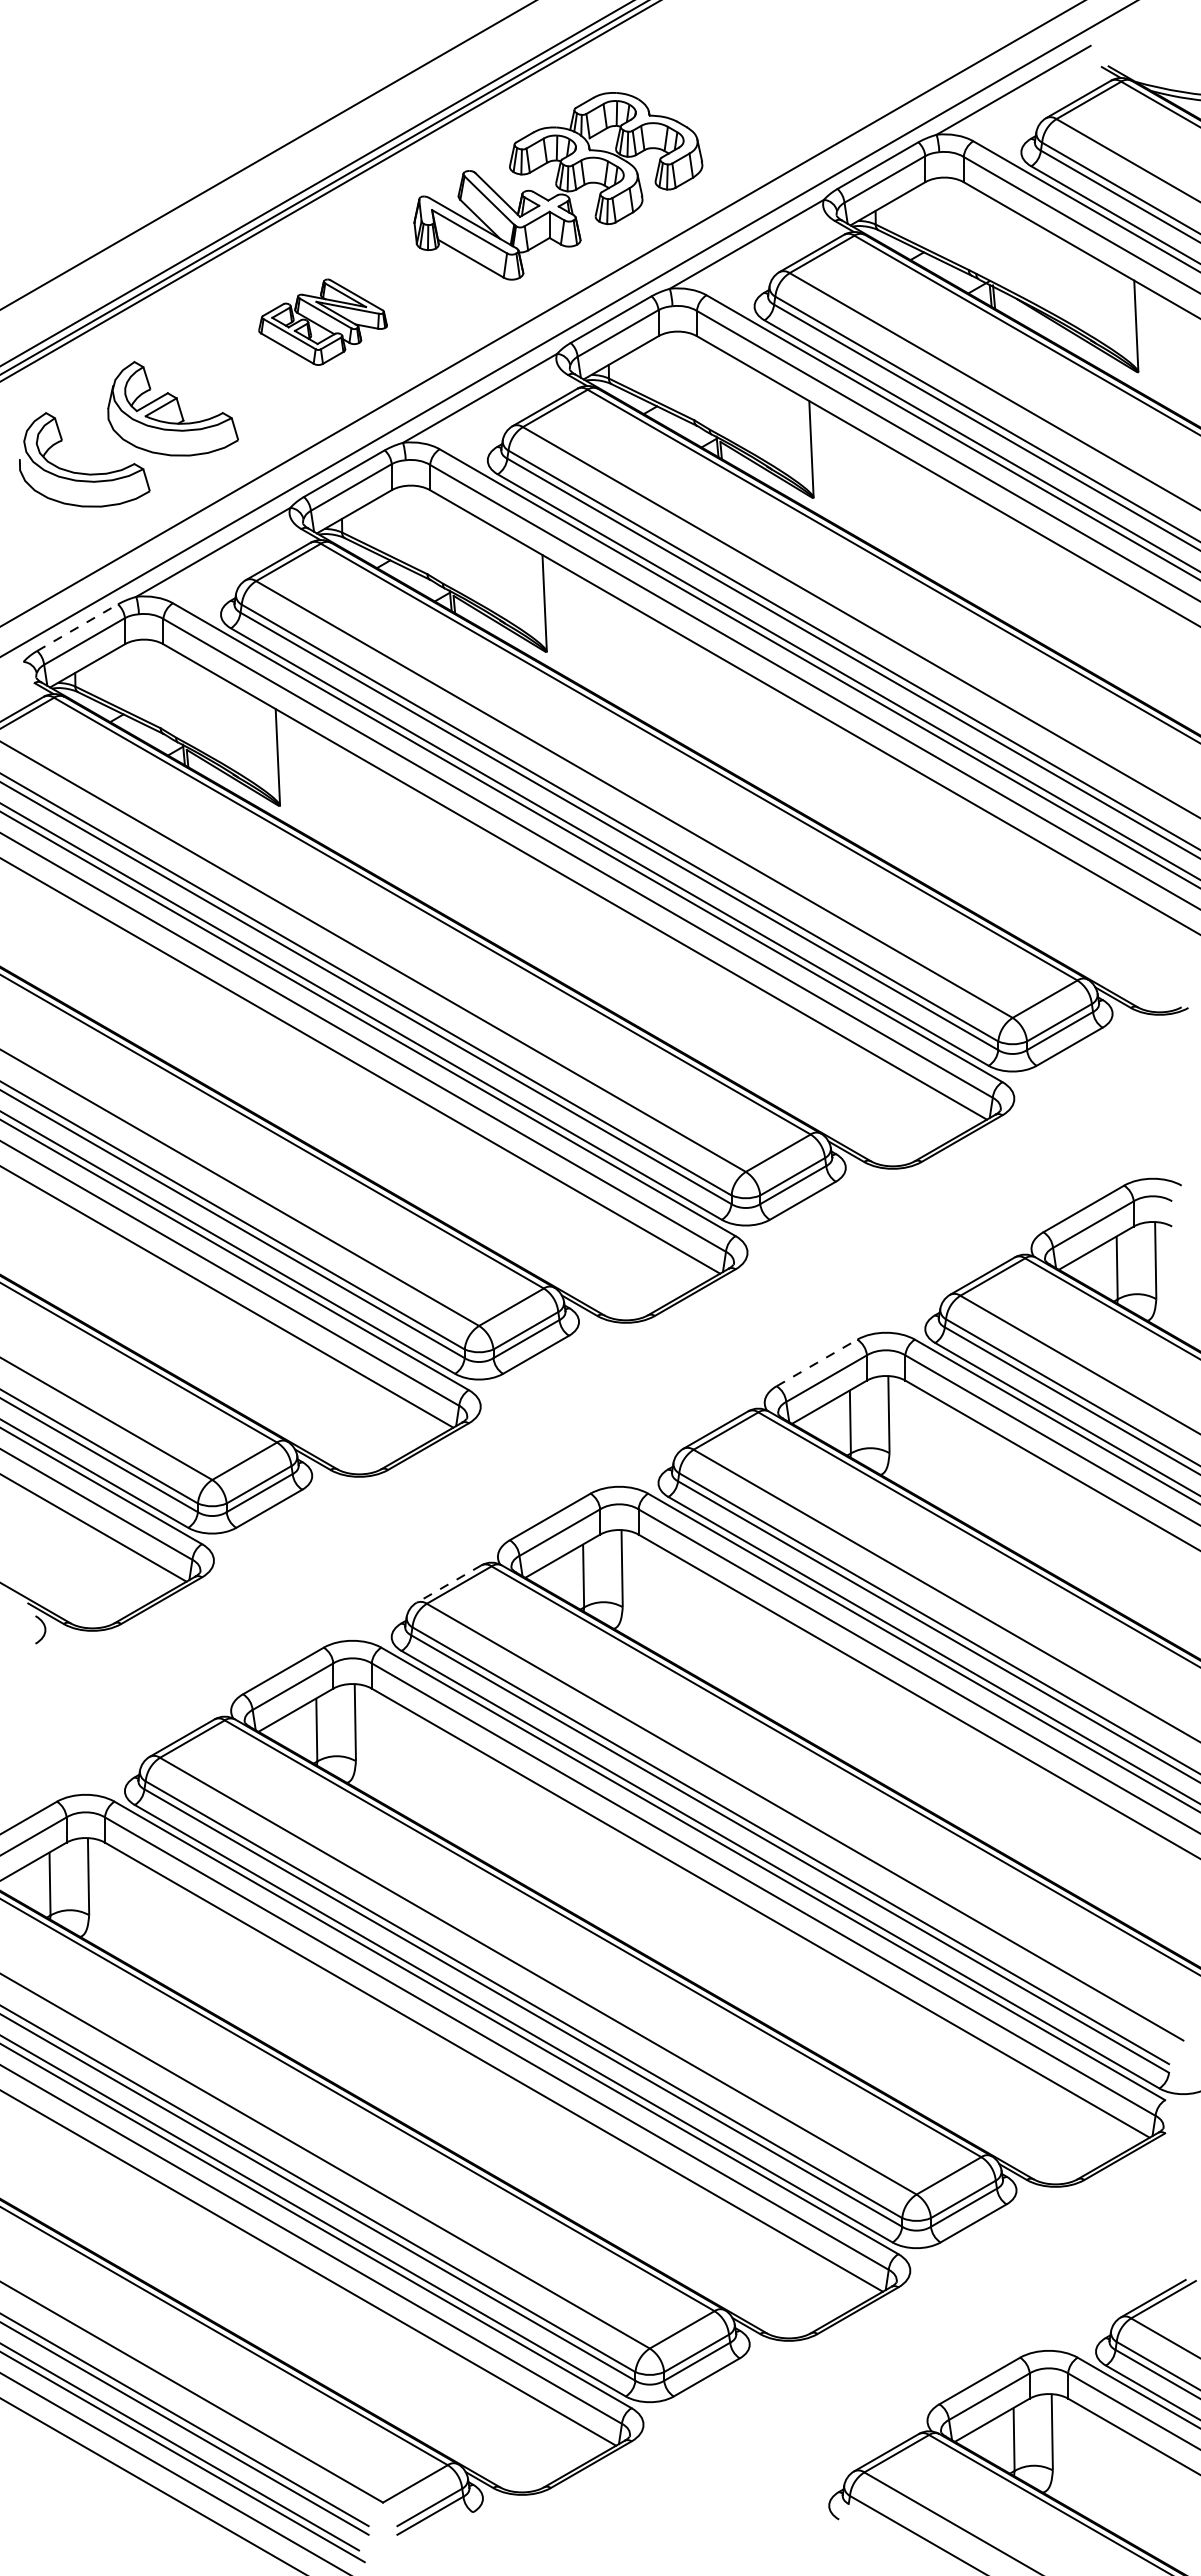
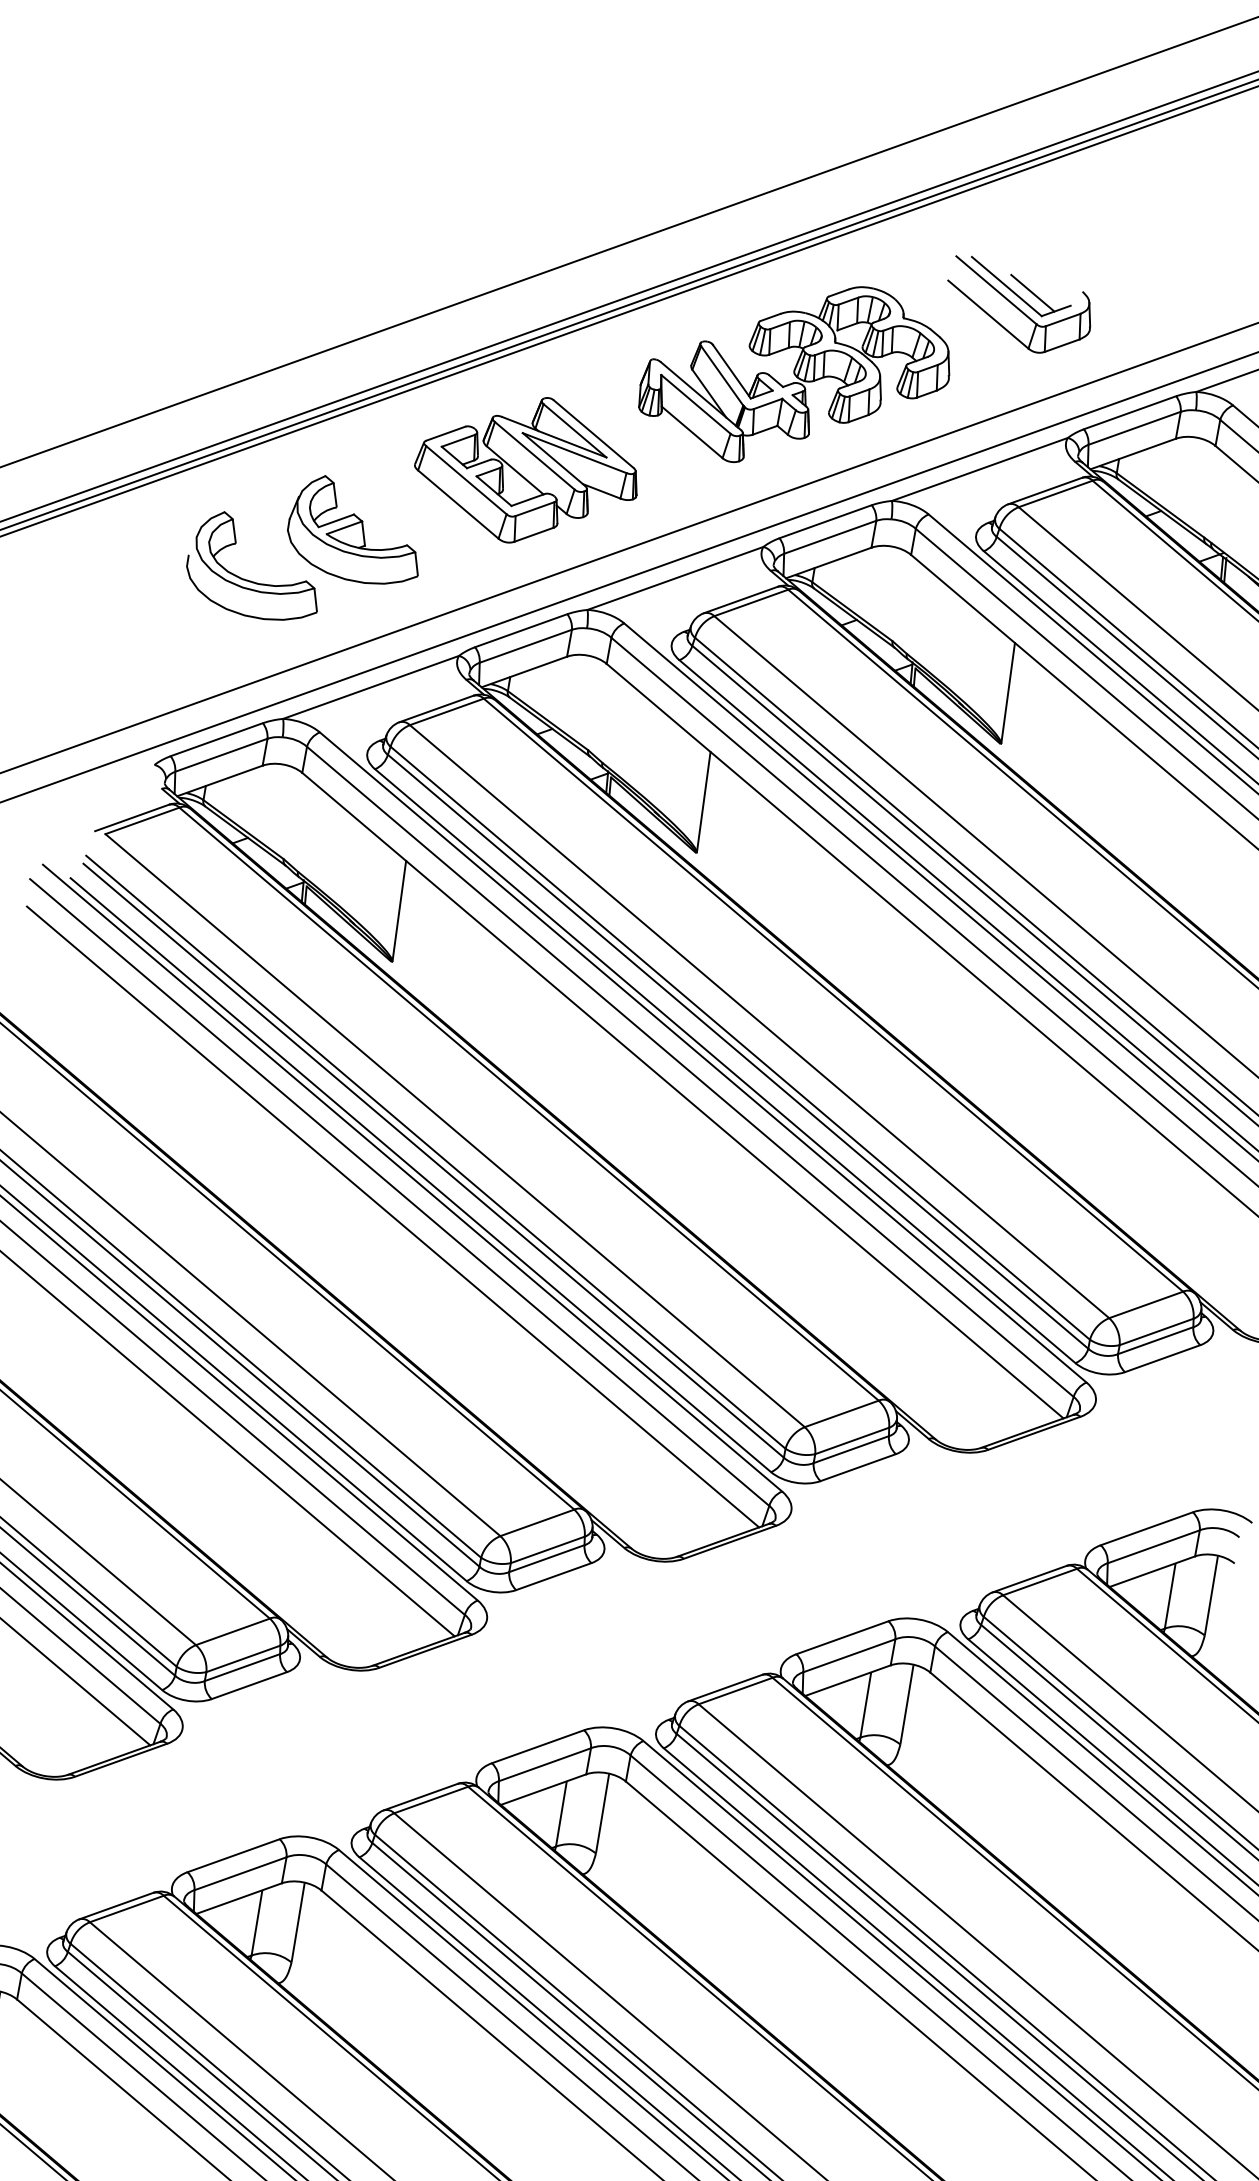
part: (755, 85) -> (1018, 307), added
part: (322, 322) -> (526, 470), size x1.67
line: (77, 627) -> (216, 739), dashed -> solid
line: (817, 1362) -> (843, 1637), dashed -> solid
line: (448, 1584) -> (420, 1797), dashed -> solid

